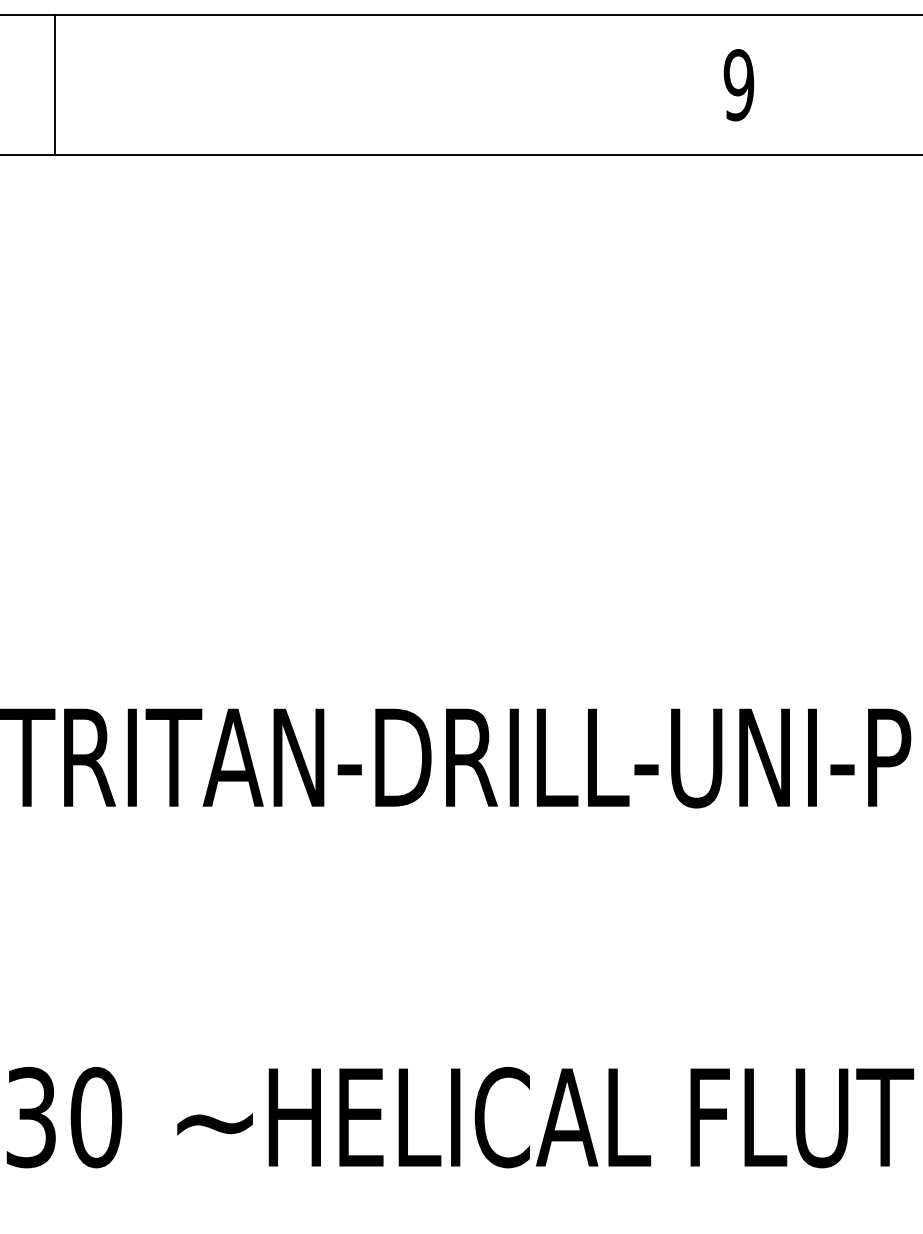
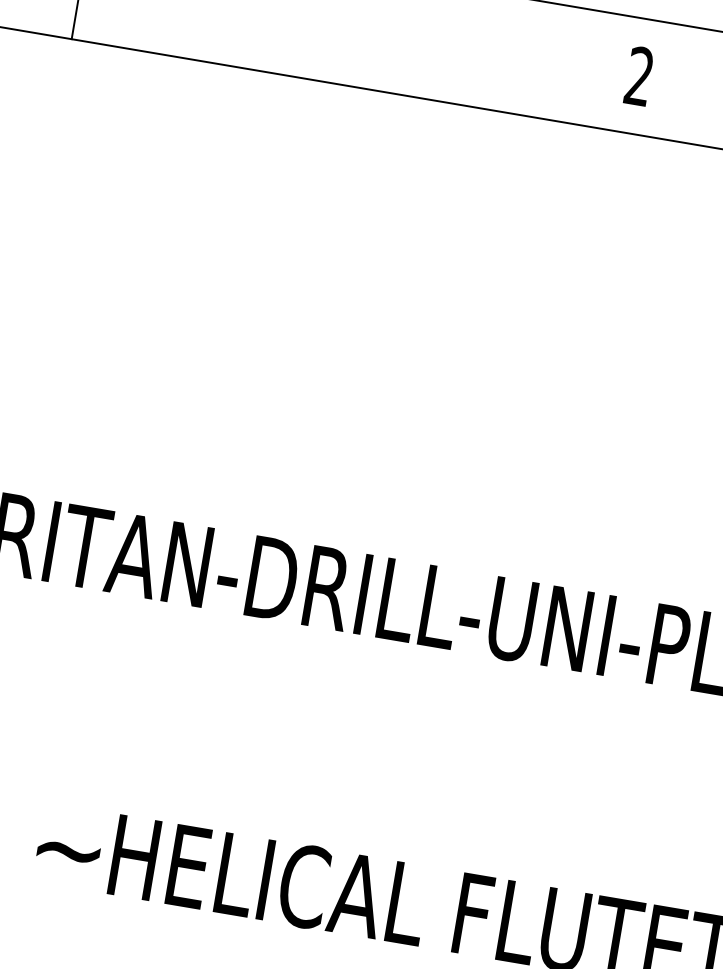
text: (738, 85) -> (639, 76), 9 -> 2

